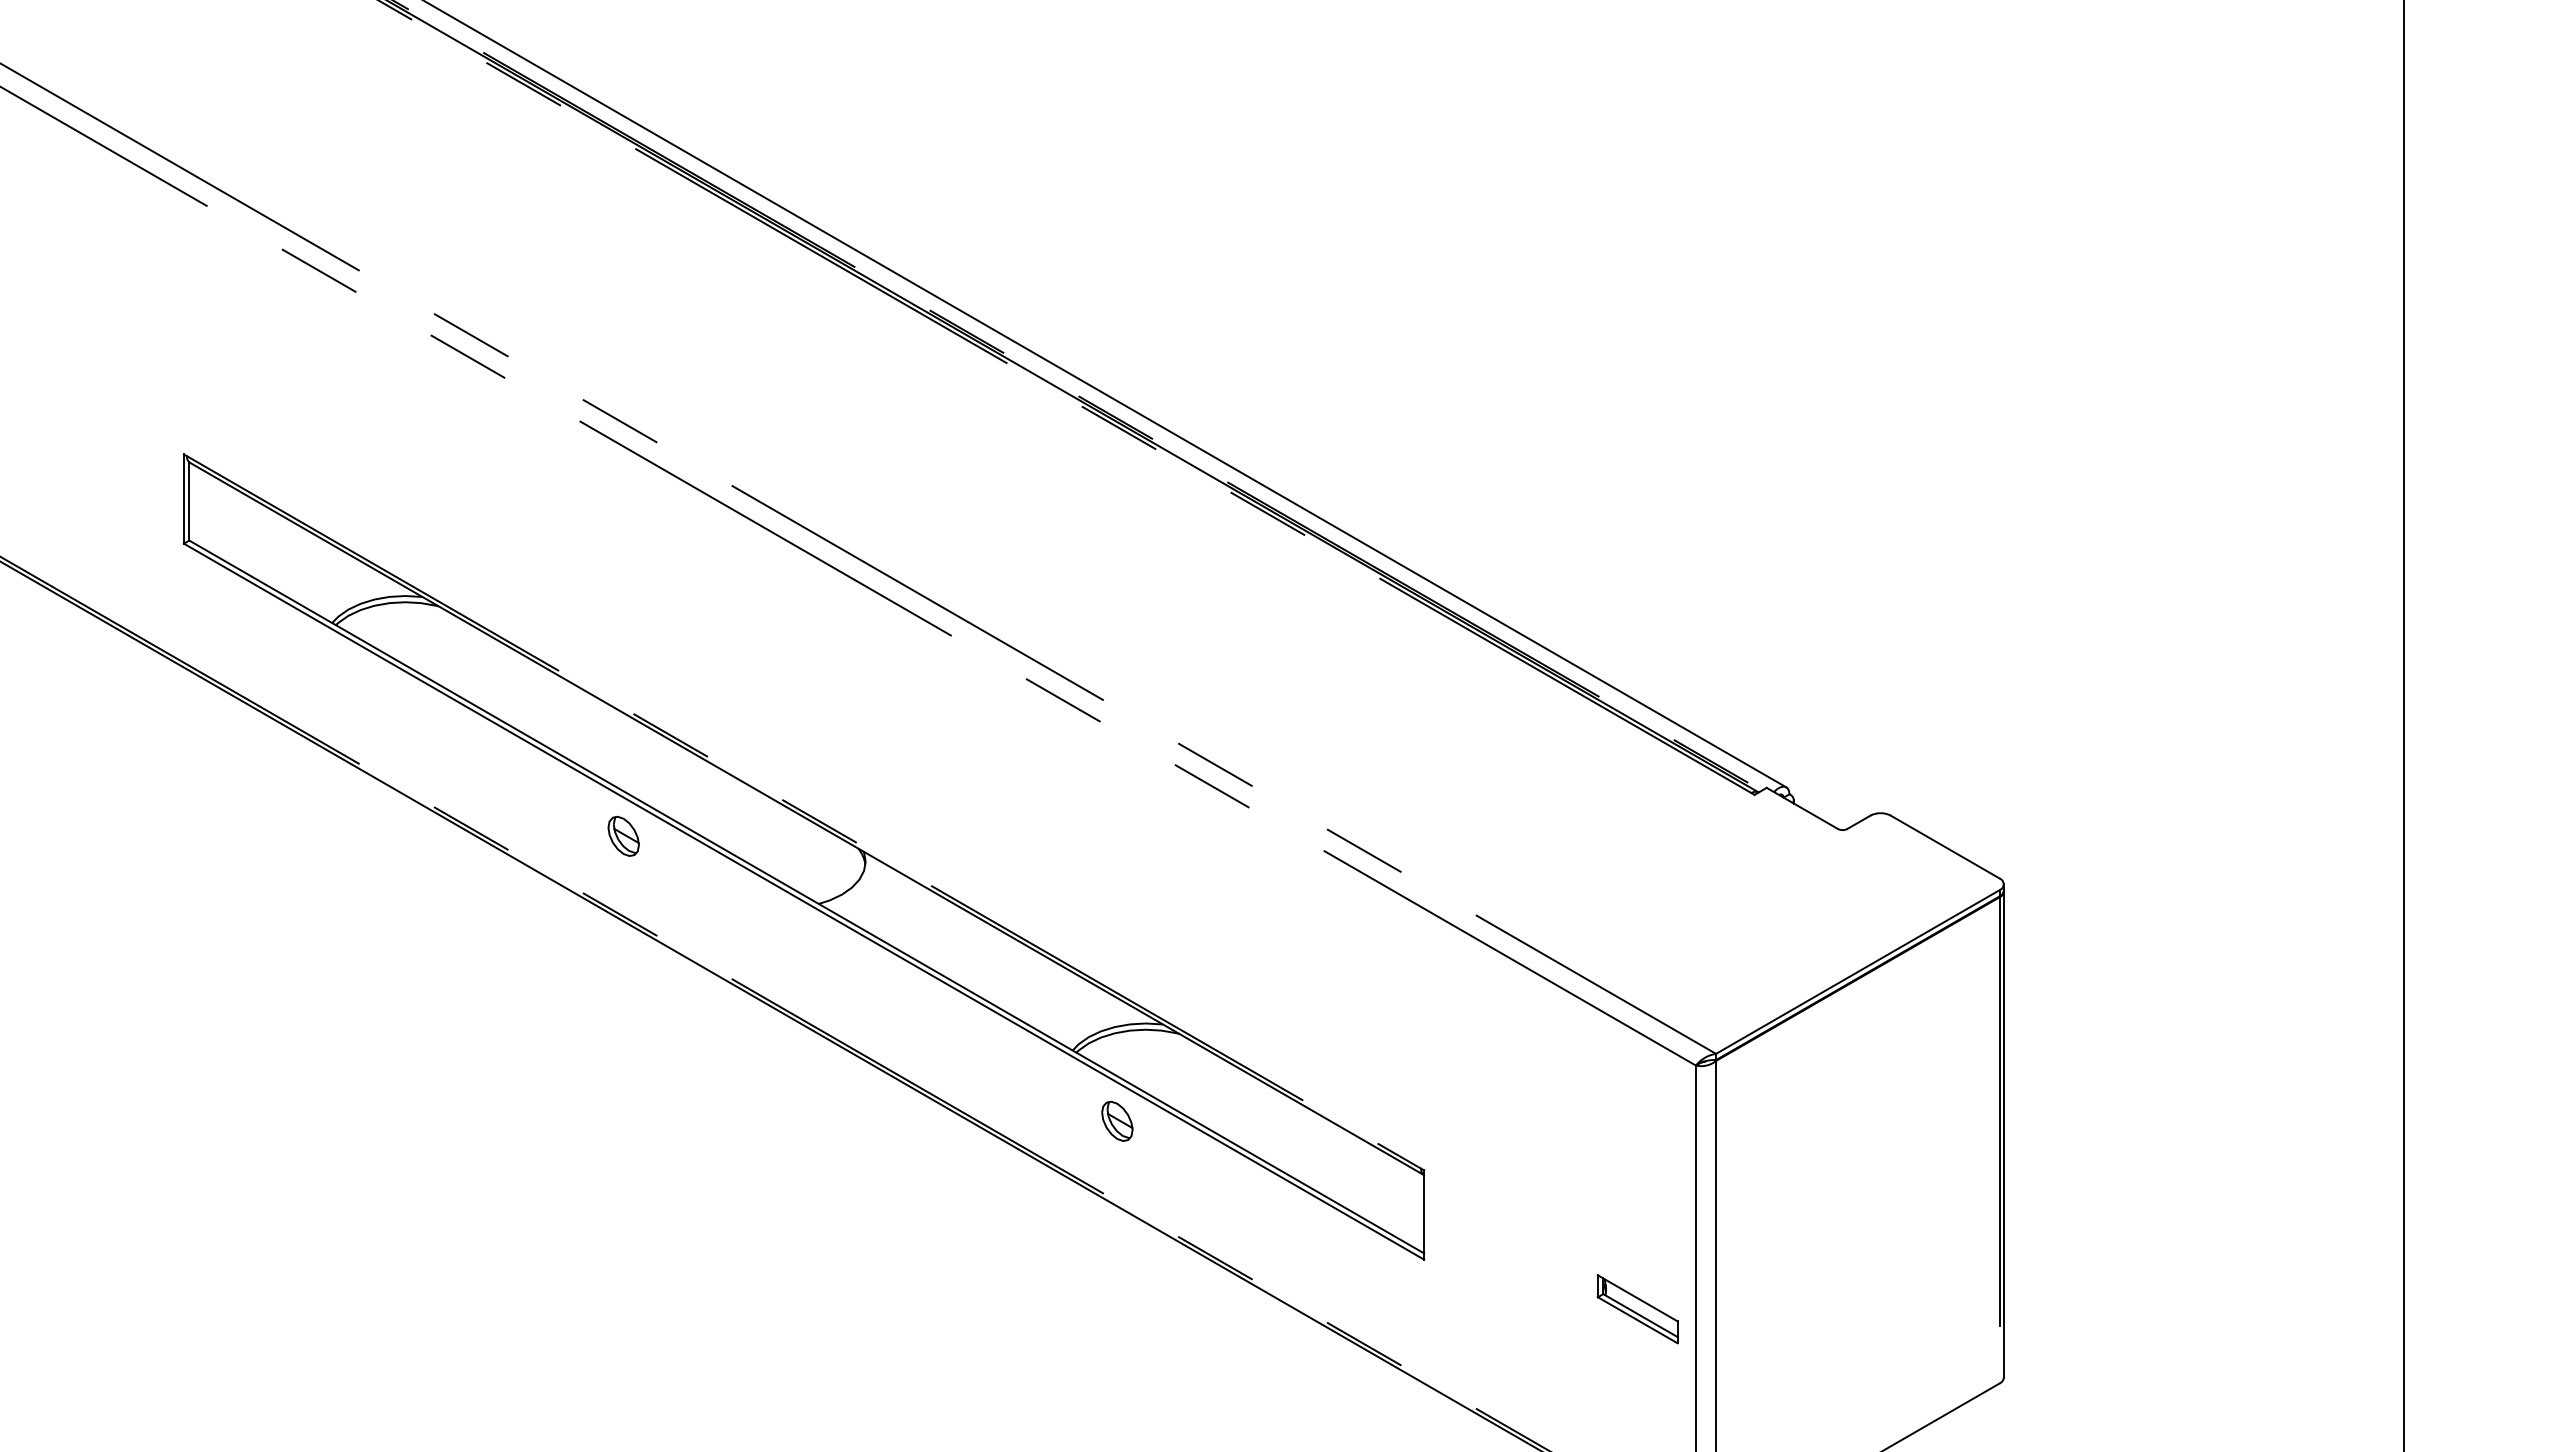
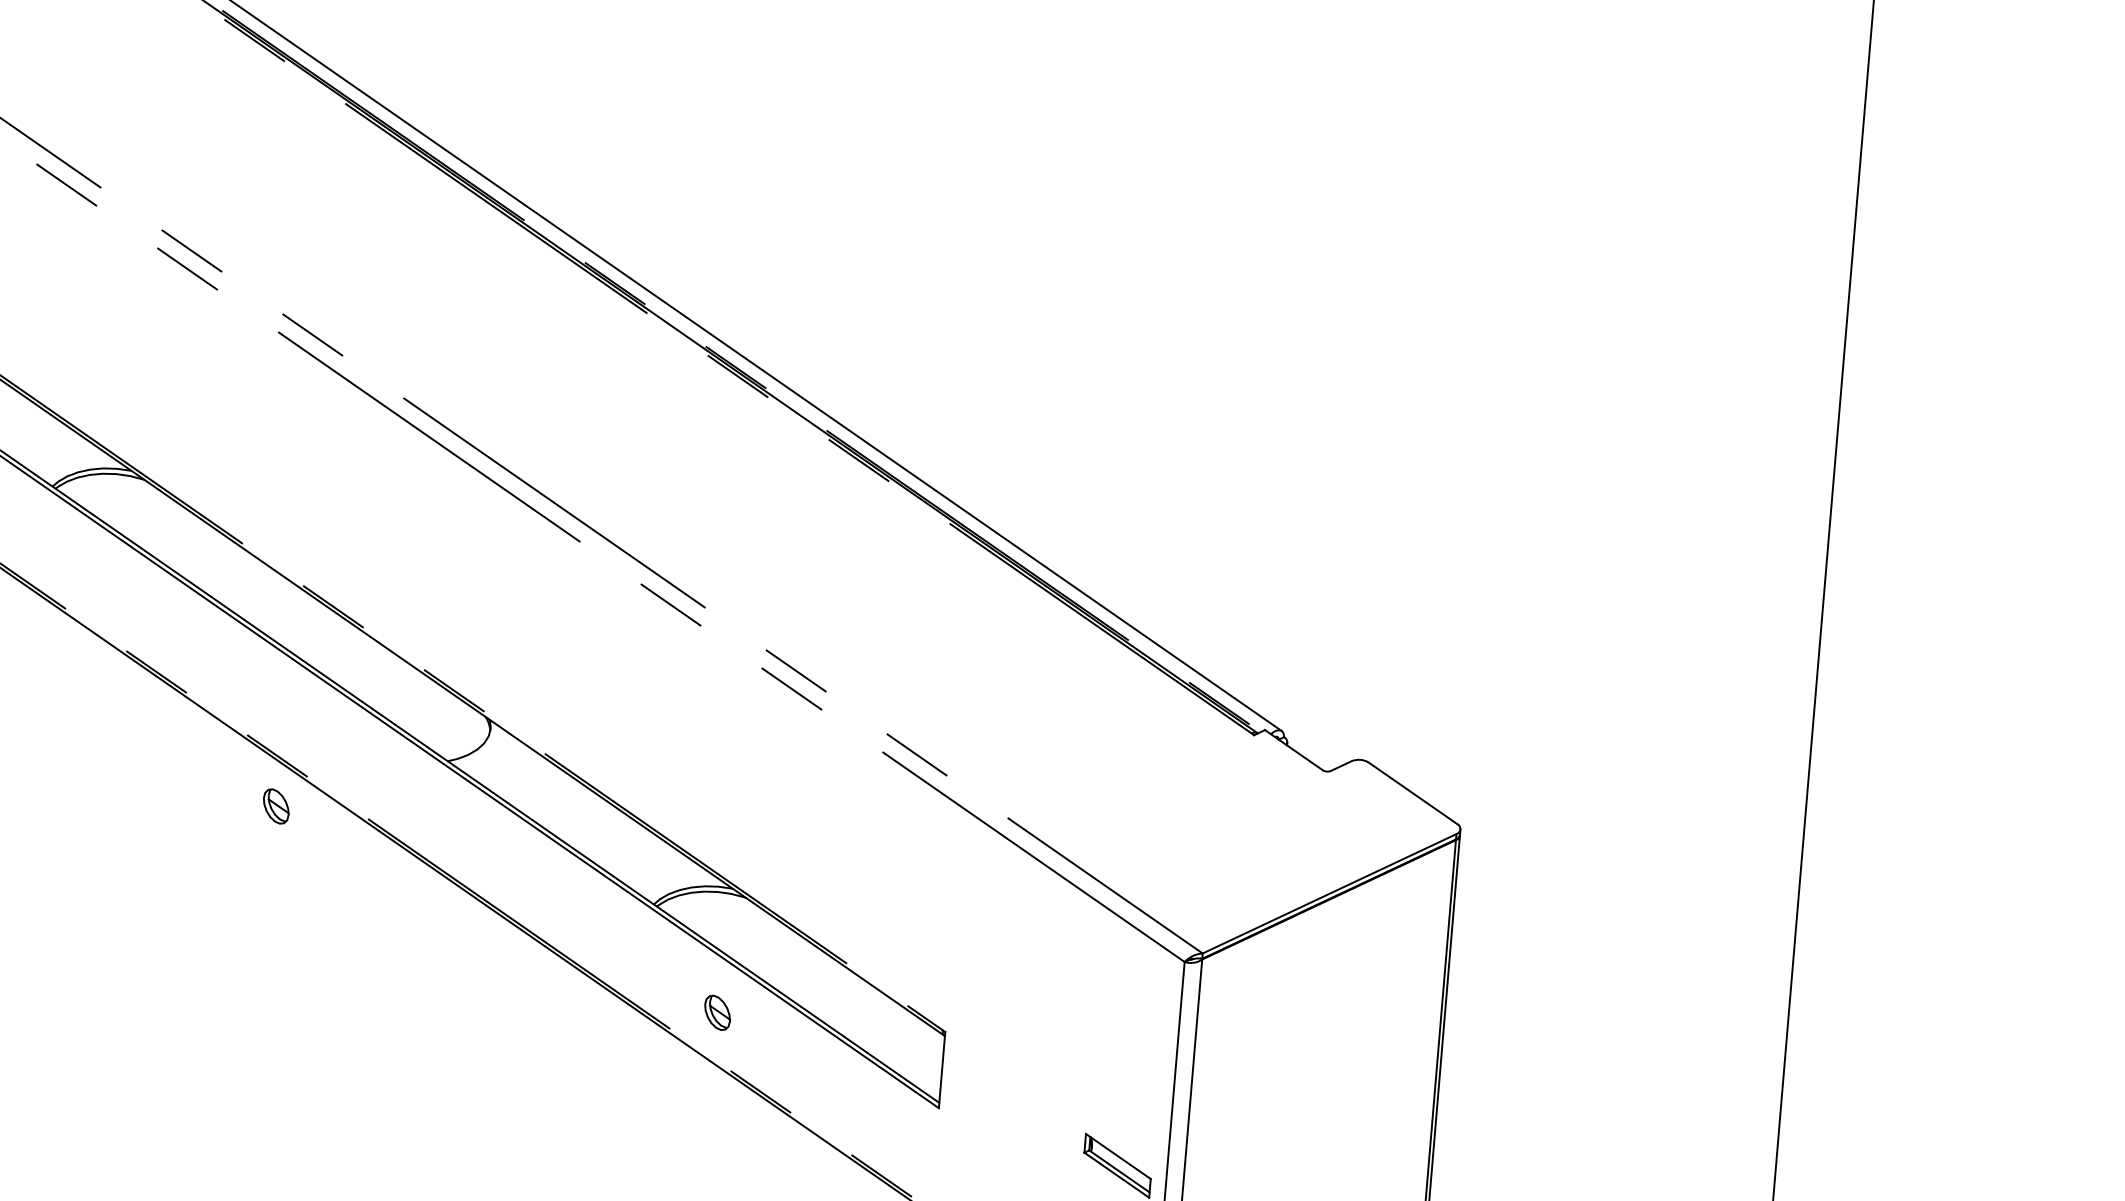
part: (623, 835) -> (276, 805), moved
part: (1117, 1120) -> (717, 1012), moved

